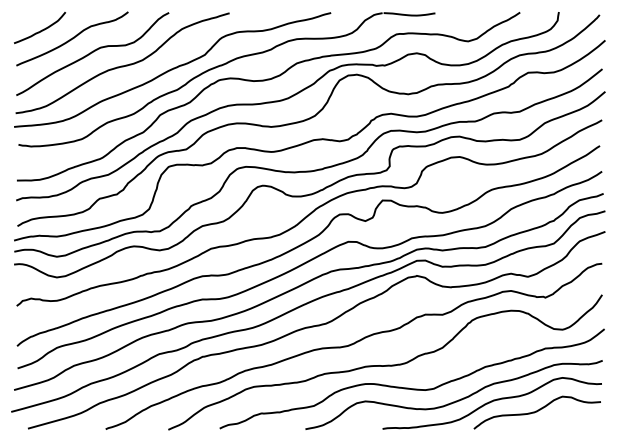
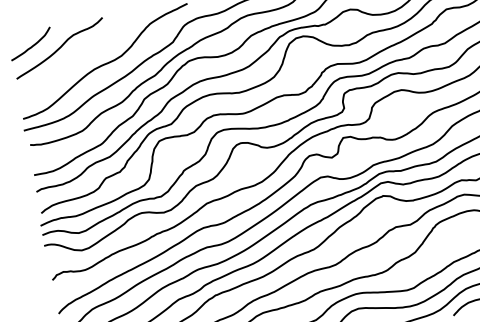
curve: (92, 53) -> (78, 57), removed

